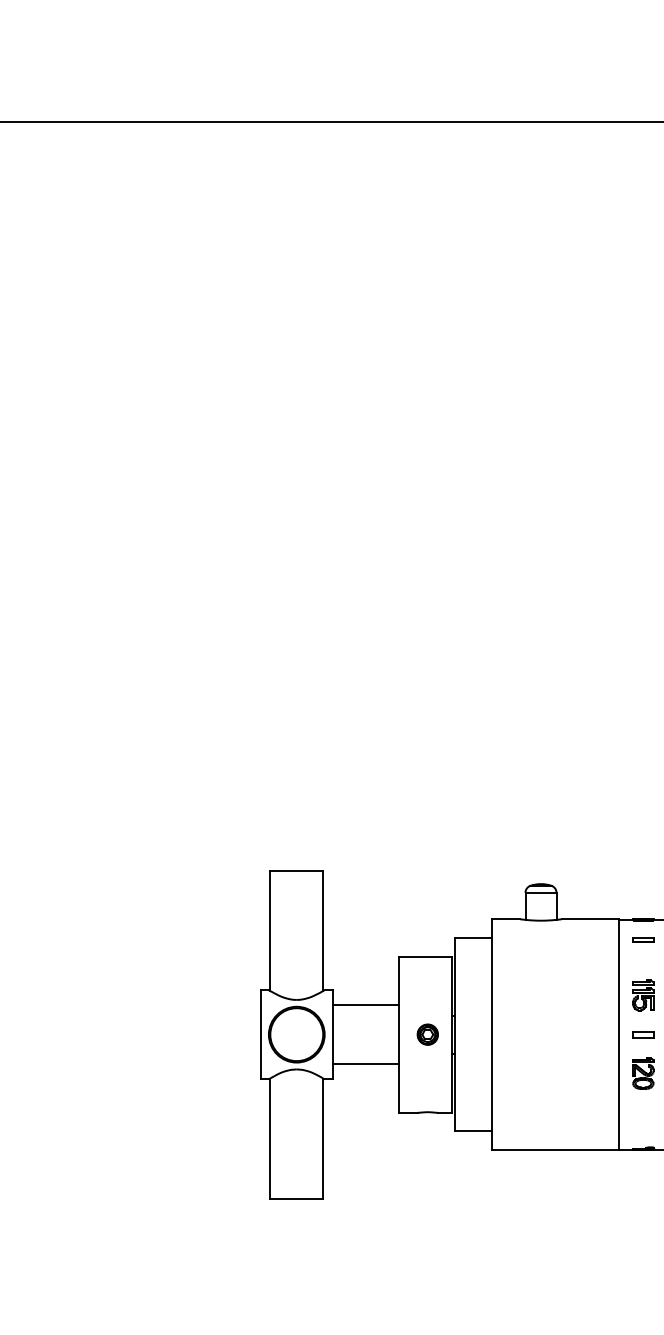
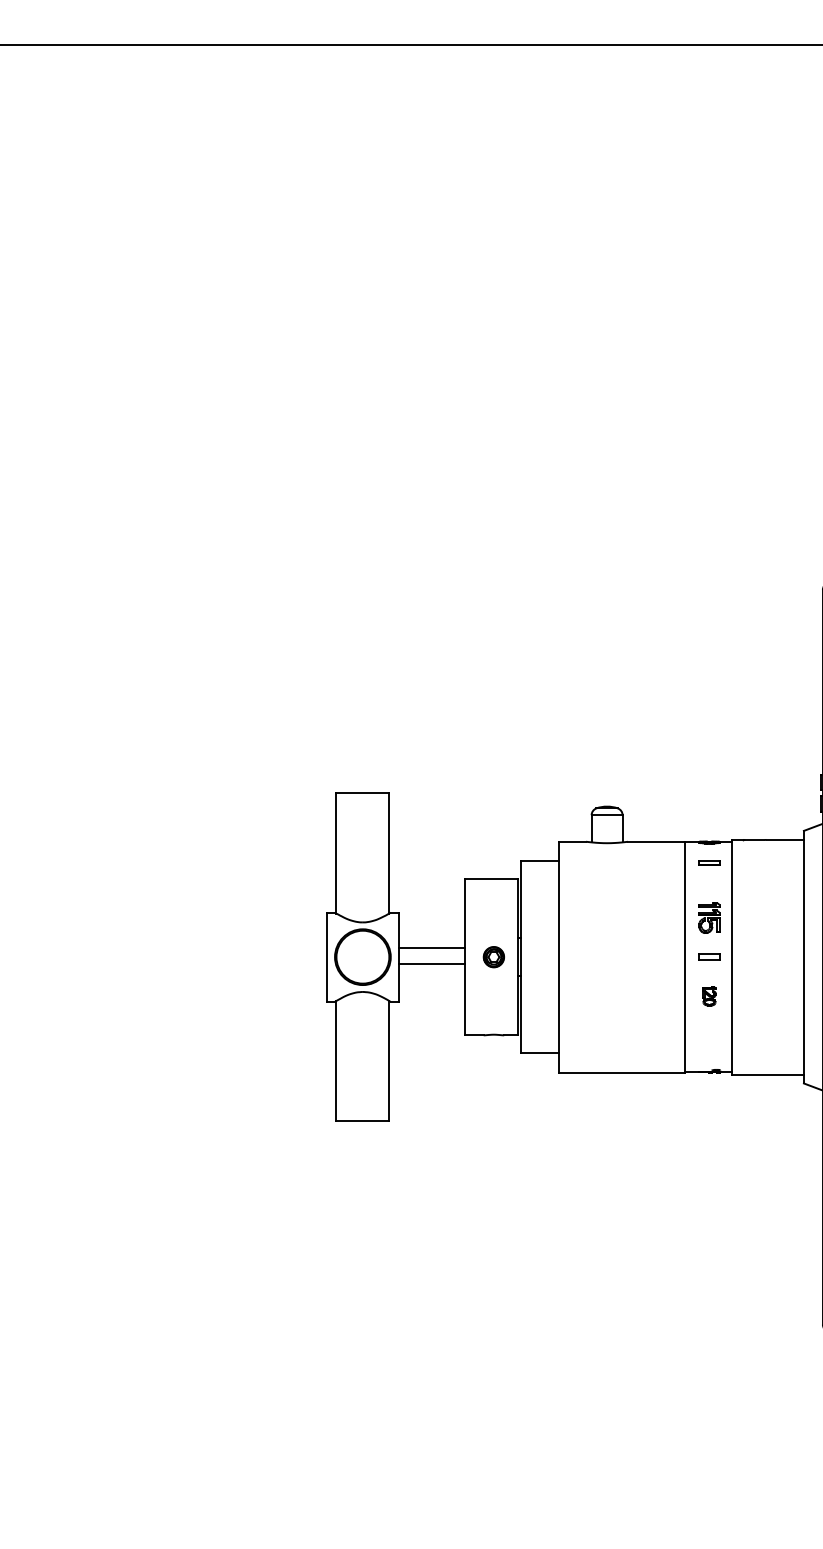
line: (365, 1004) -> (431, 964), moved
line: (365, 1063) -> (431, 947), moved
part: (643, 1073) -> (709, 996), size x0.6

